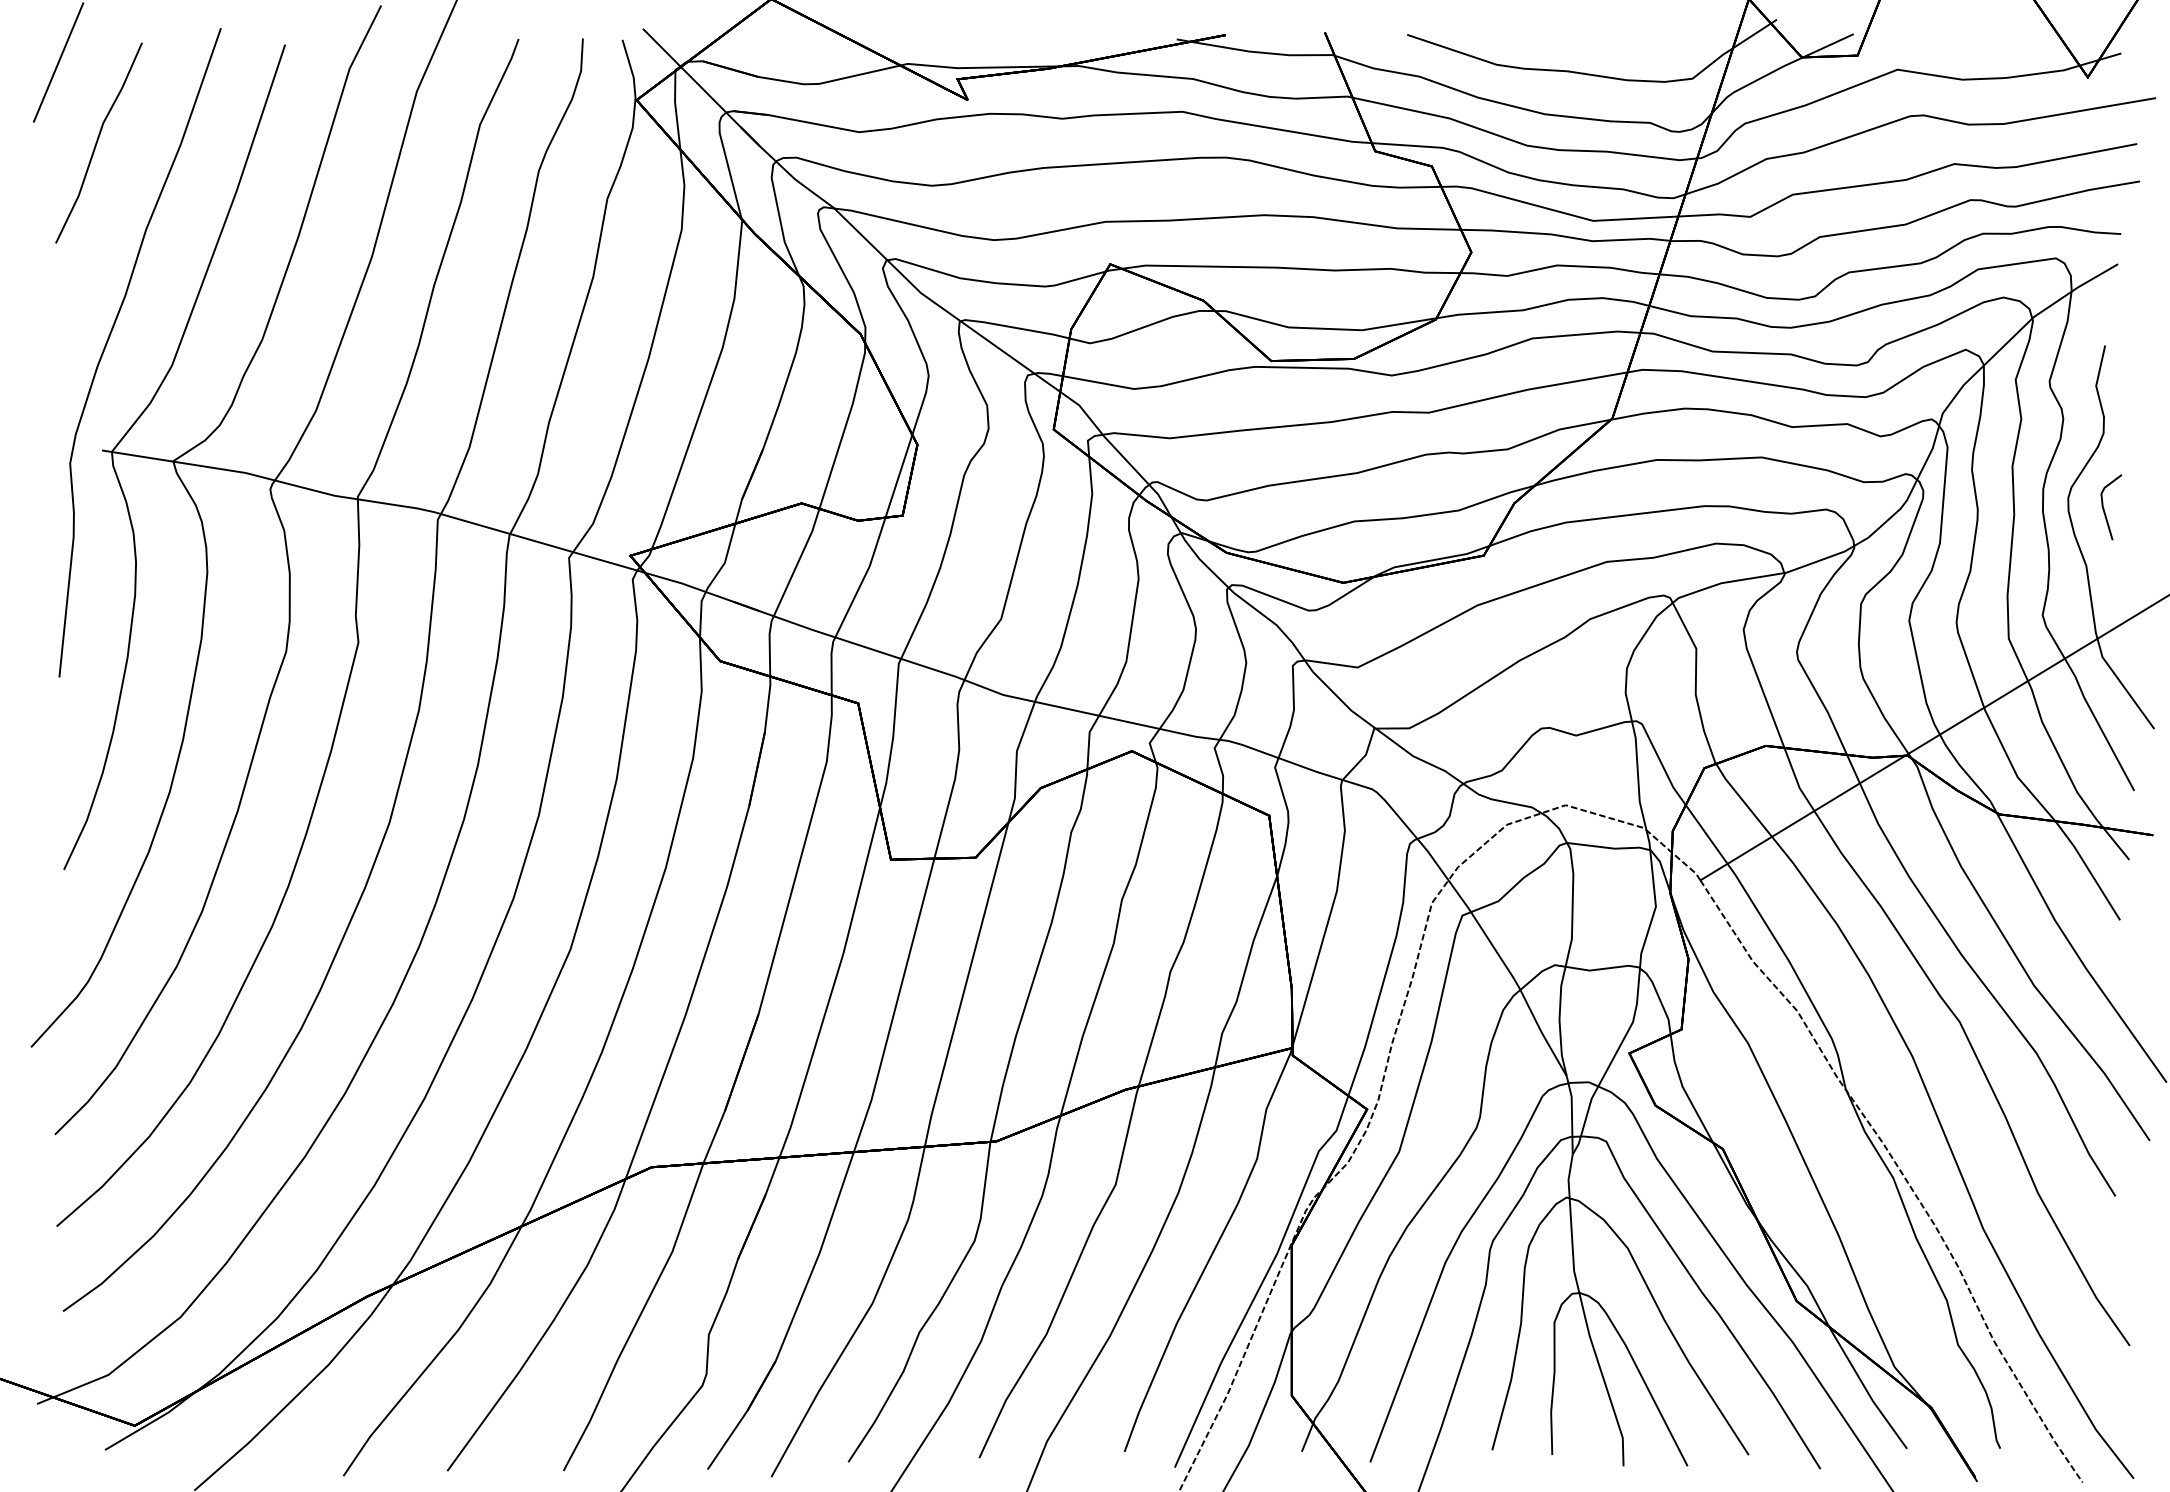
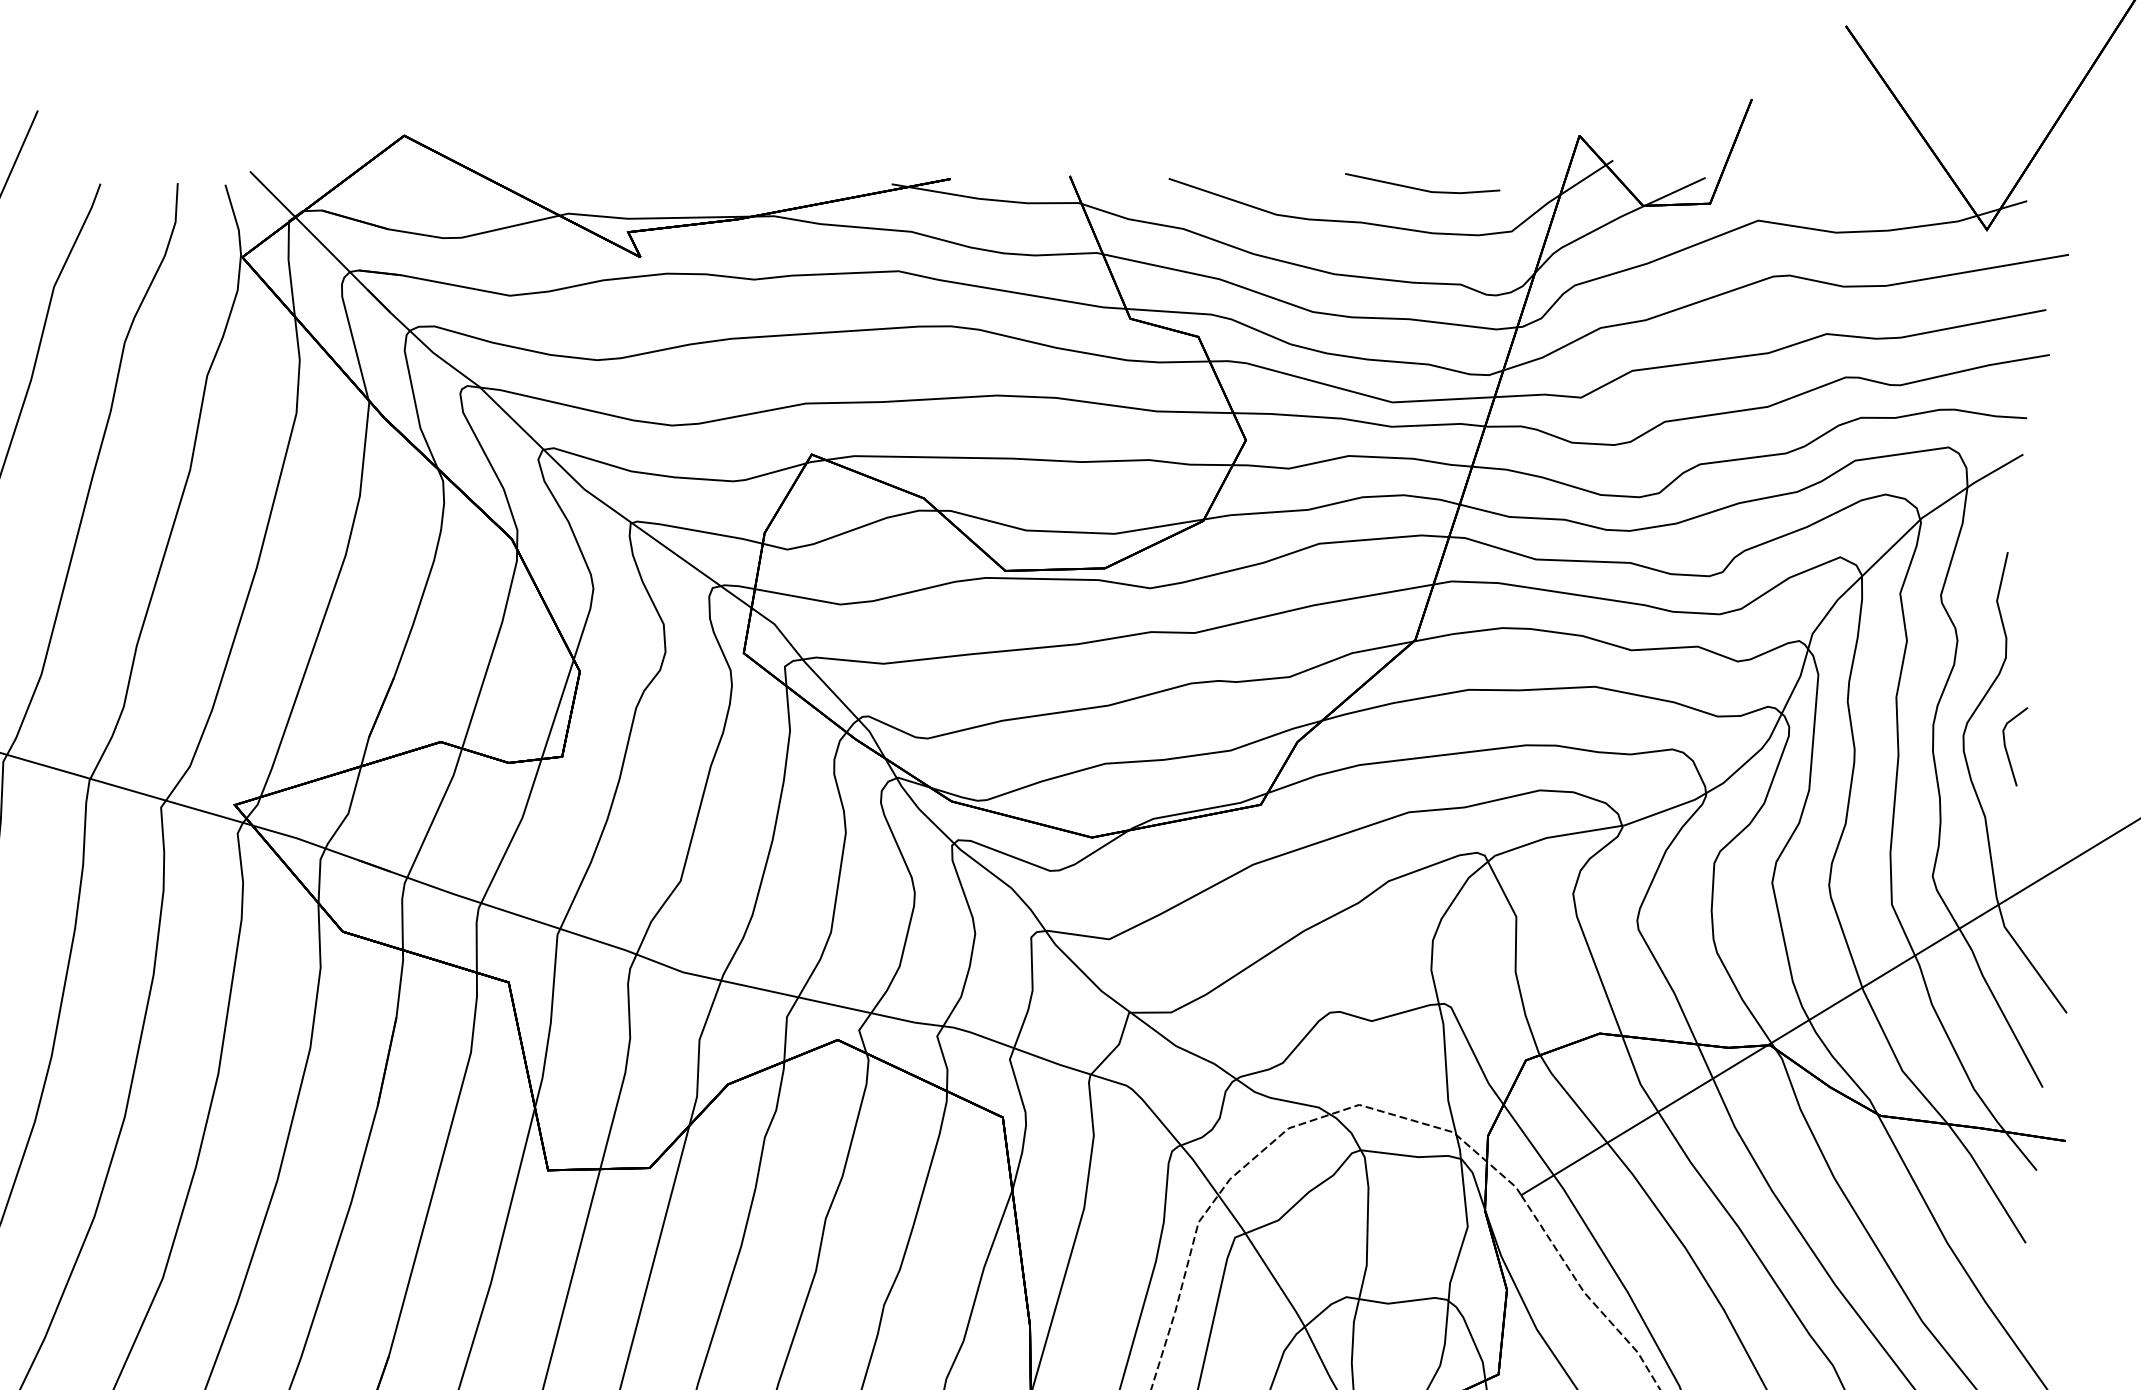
part: (1617, 38) -> (1421, 183), added

